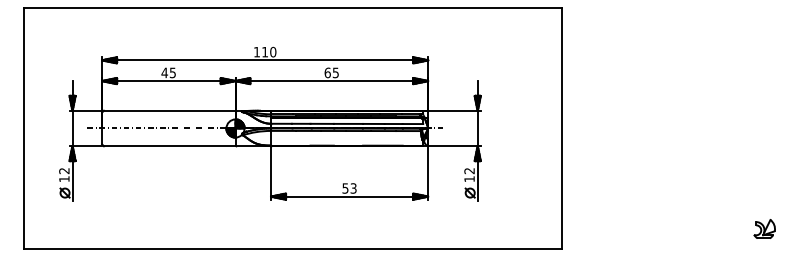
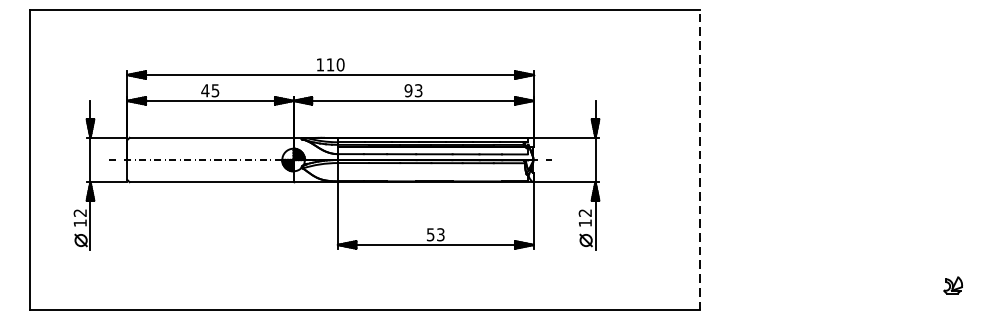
text: (331, 72) -> (413, 90), 65 -> 93
line: (561, 128) -> (699, 160), solid -> dashed
part: (764, 228) -> (952, 284), size x0.7

